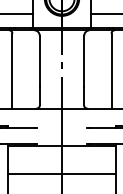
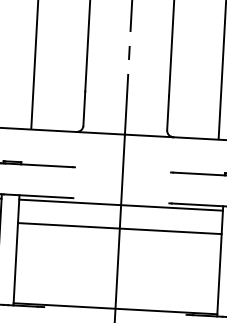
line: (61, 173) -> (118, 228), moved

